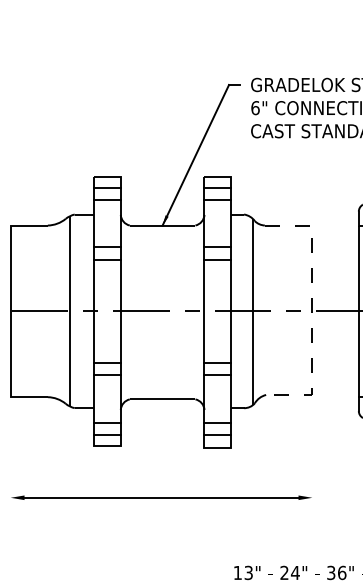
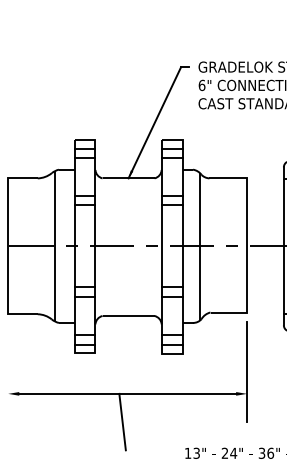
line: (312, 310) -> (247, 245), dashed -> solid
line: (312, 470) -> (247, 372), added
line: (155, 533) -> (122, 422), added

